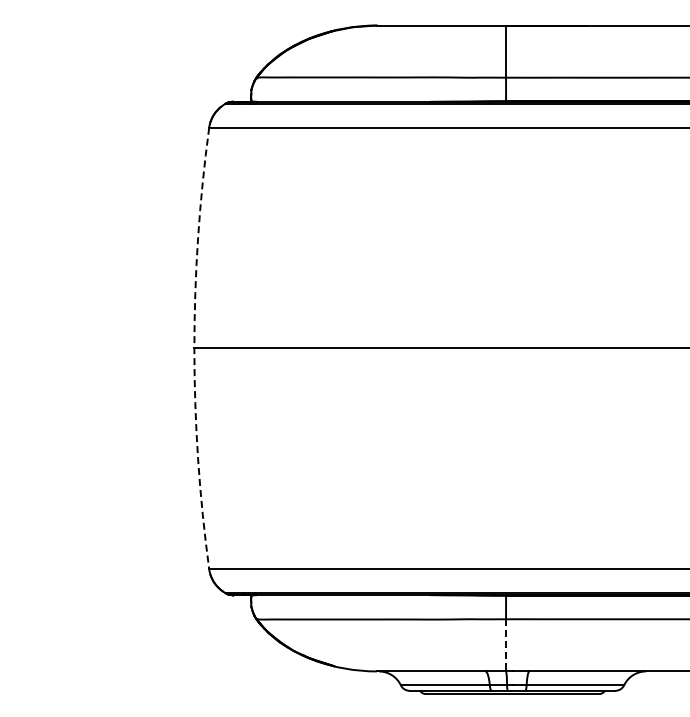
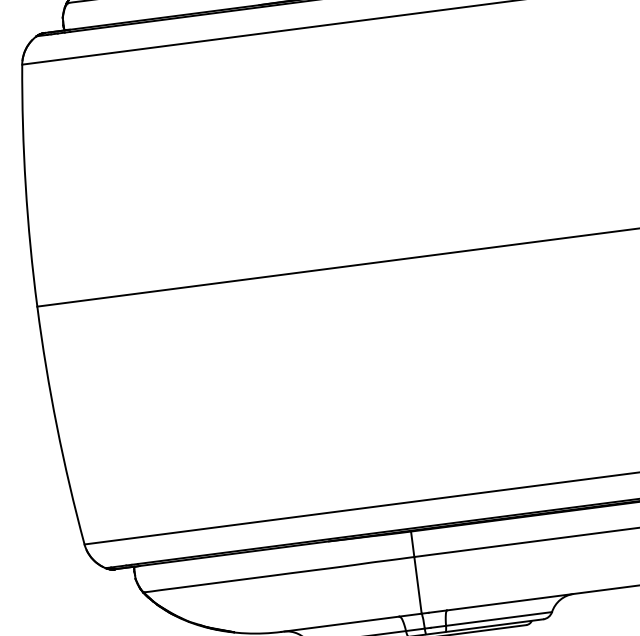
arc: (194, 348) -> (37, 306), dashed -> solid
line: (506, 645) -> (418, 585), dashed -> solid

